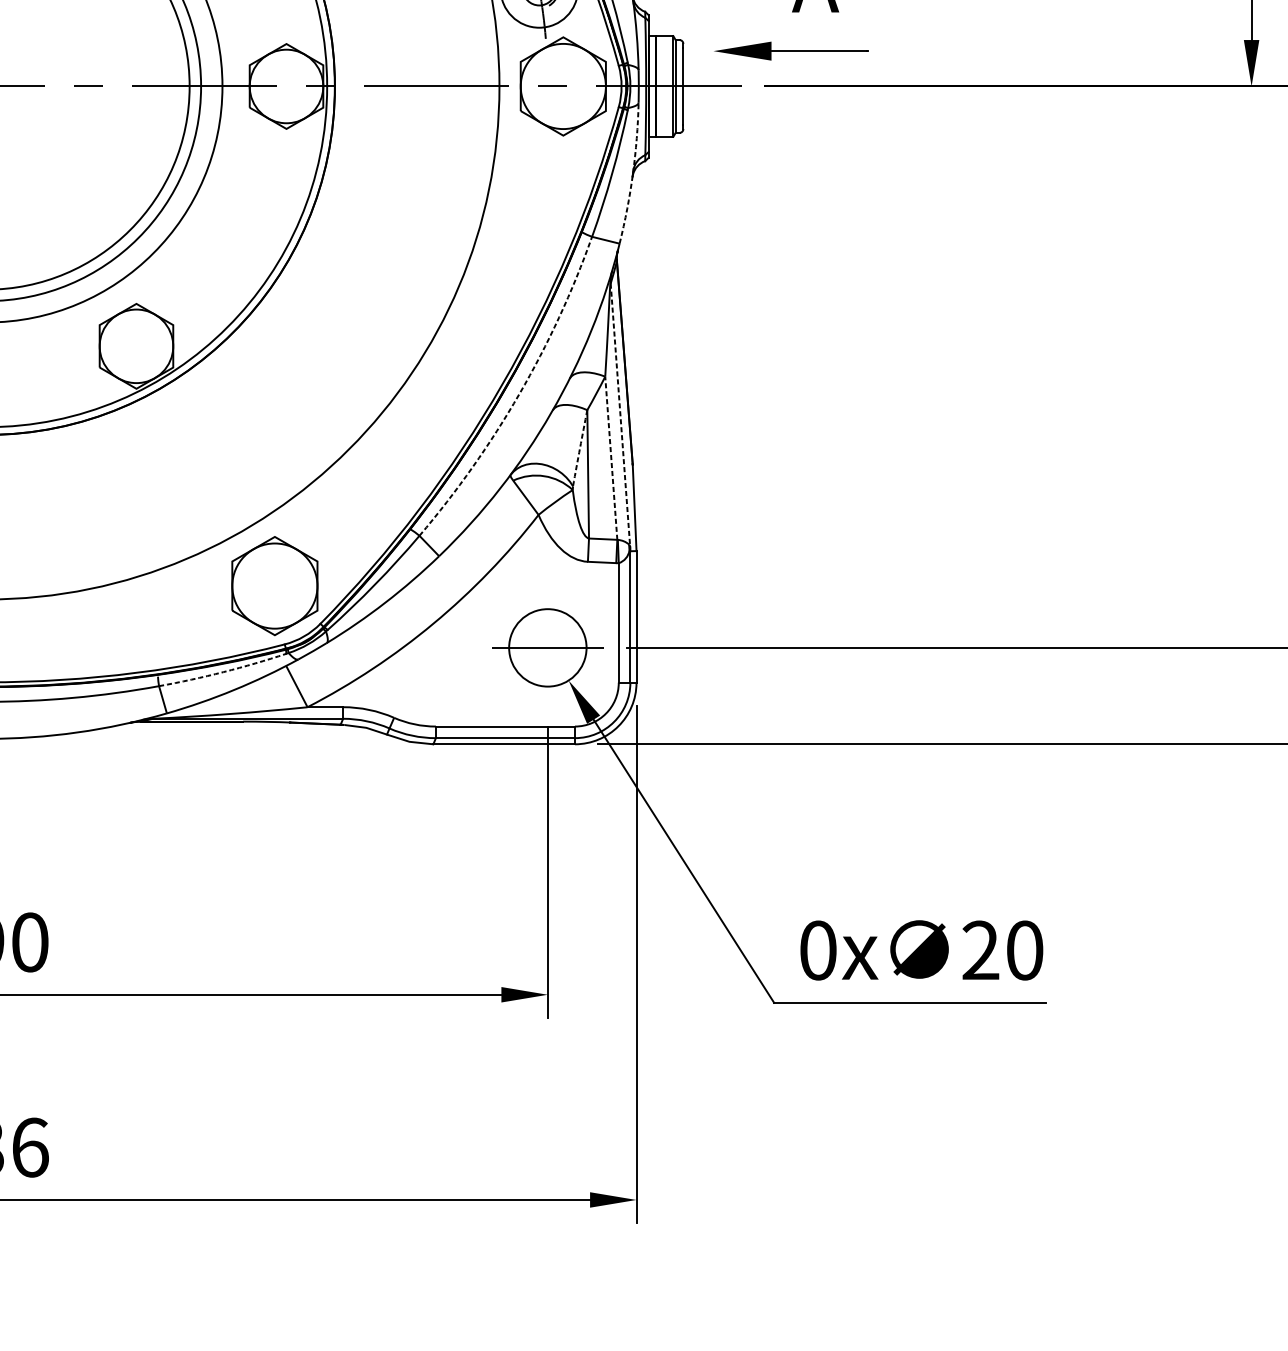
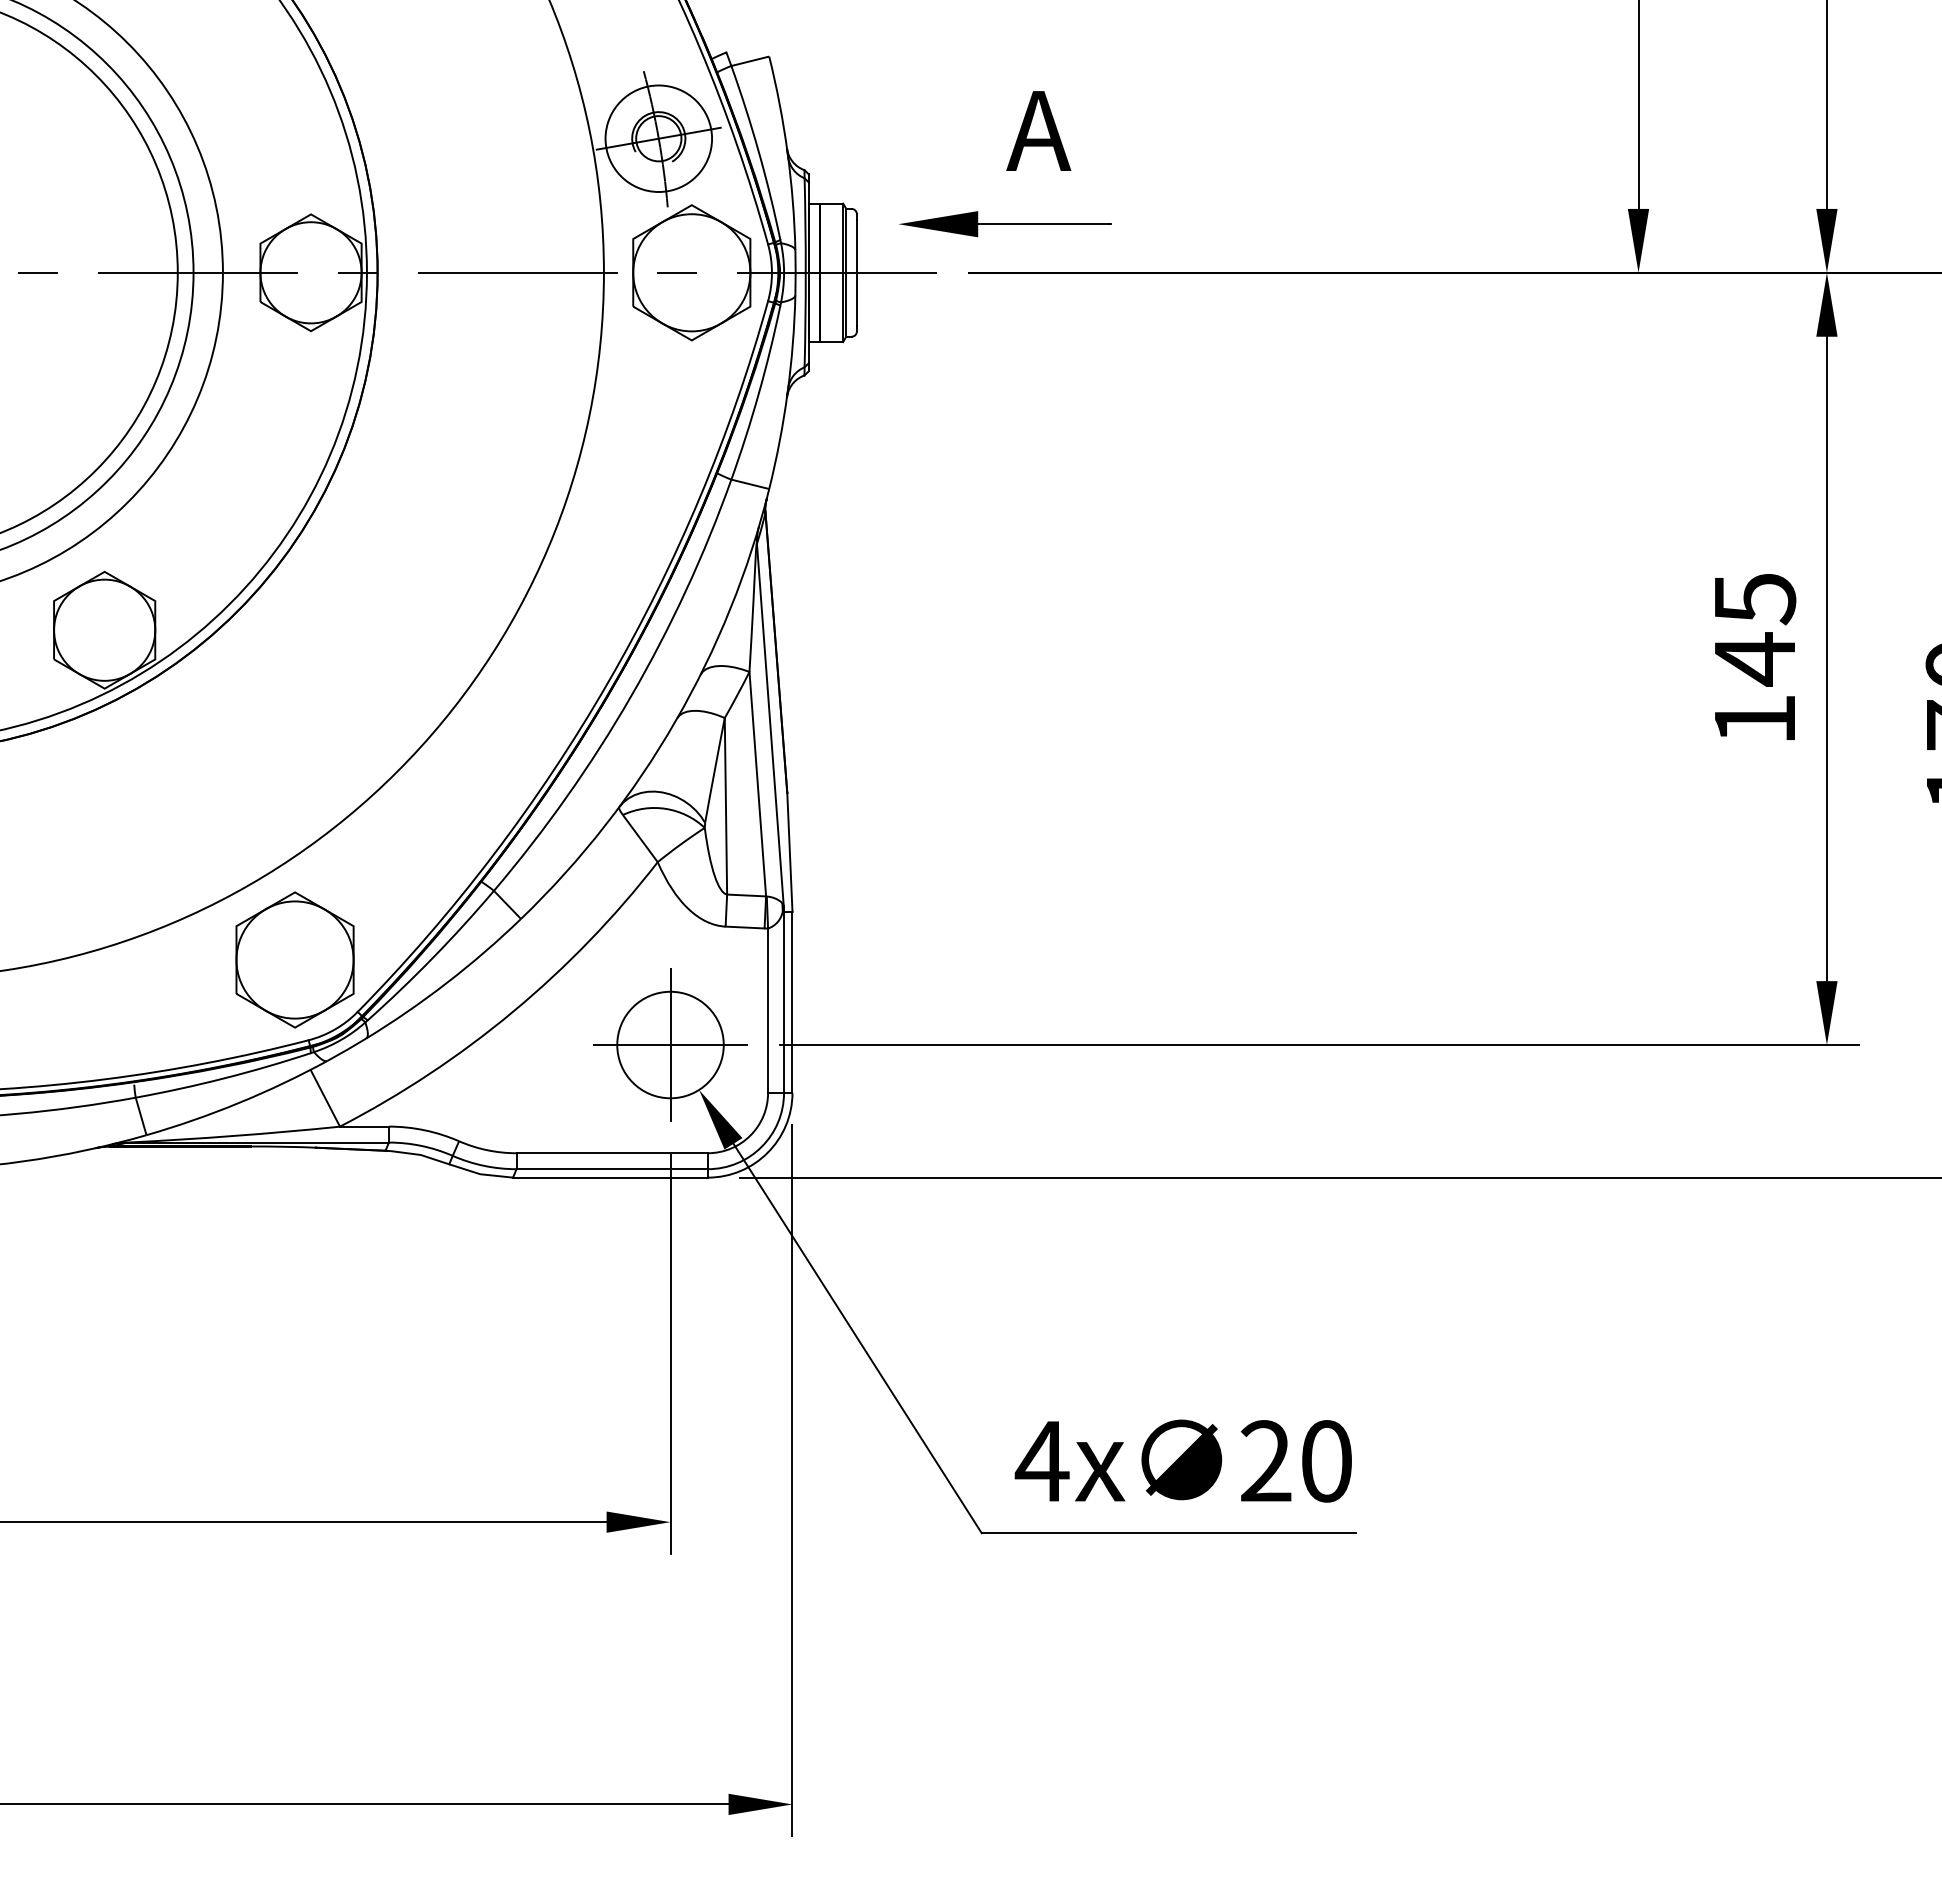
arc: (632, 173) -> (787, 392), dashed -> solid
arc: (519, 394) -> (631, 696), dashed -> solid
line: (620, 415) -> (770, 725), dashed -> solid
arc: (579, 448) -> (714, 770), dashed -> solid
line: (611, 458) -> (757, 784), dashed -> solid
line: (547, 647) -> (670, 1044), added
arc: (223, 672) -> (224, 1078), dashed -> solid
text: (817, 950) -> (1041, 1461), 0x -> 4x

